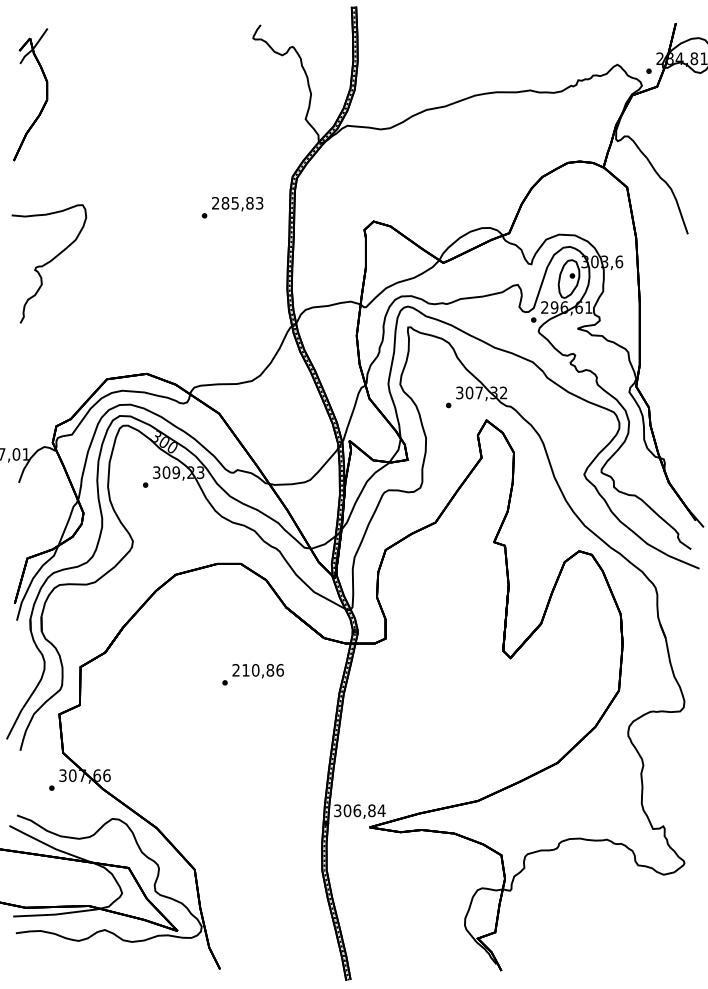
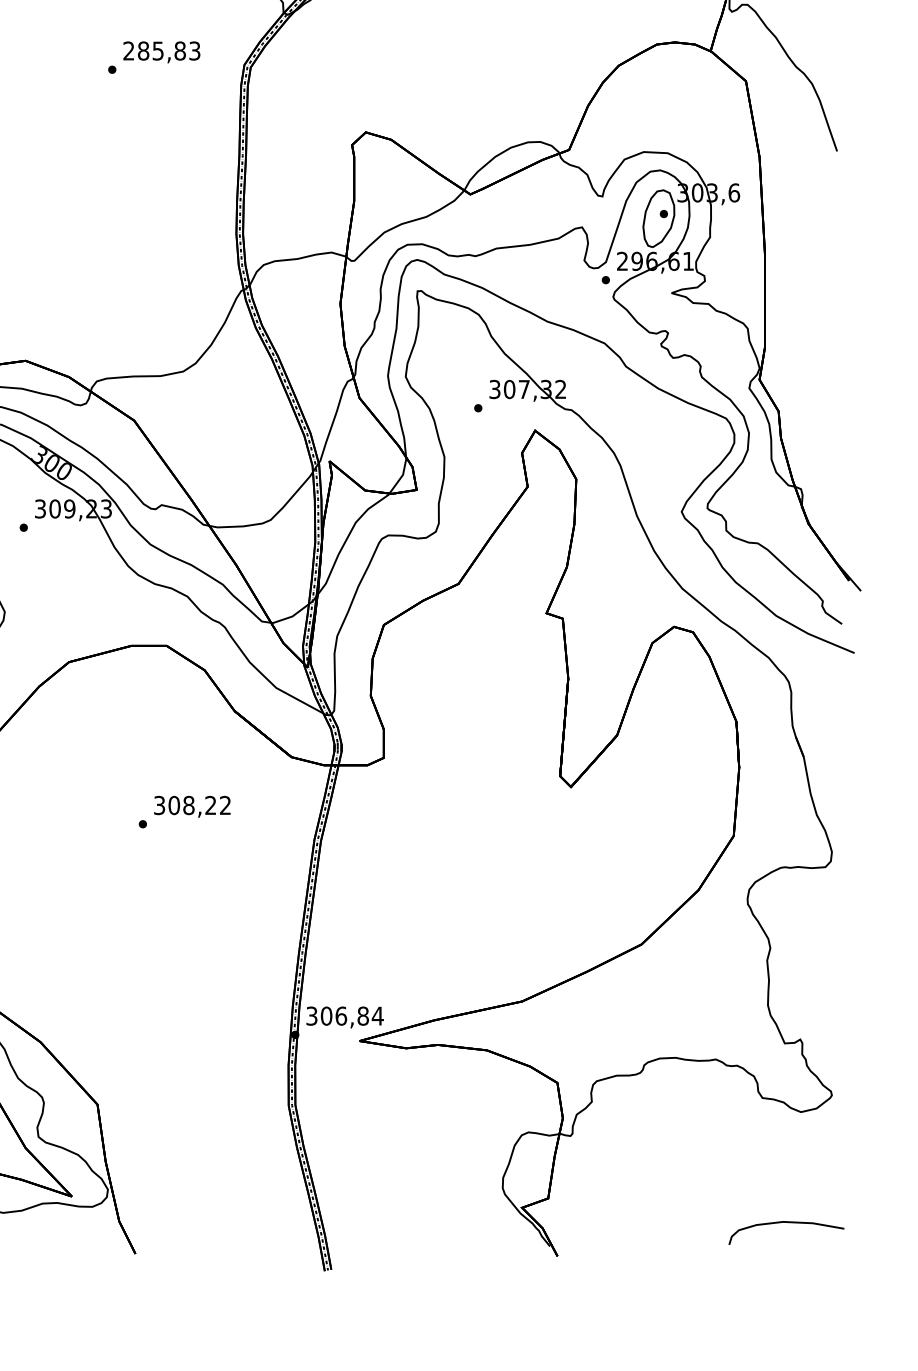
text: (232, 207) -> (154, 57), moved
text: (257, 670) -> (191, 805), 210,86 -> 308,22
curve: (656, 949) -> (790, 1224), added

